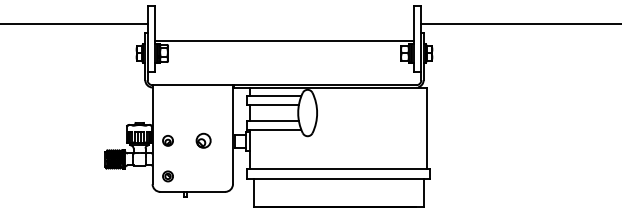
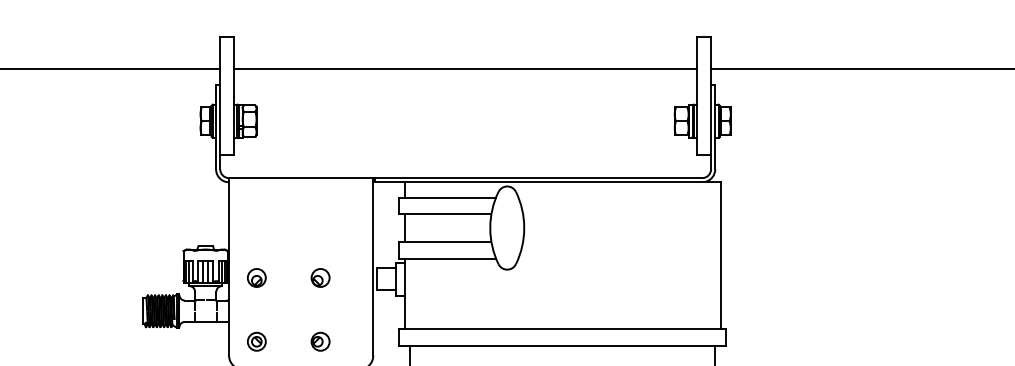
line: (284, 41) -> (465, 69), moved
part: (203, 140) -> (320, 277), size x0.71
part: (203, 176) -> (320, 341), added

